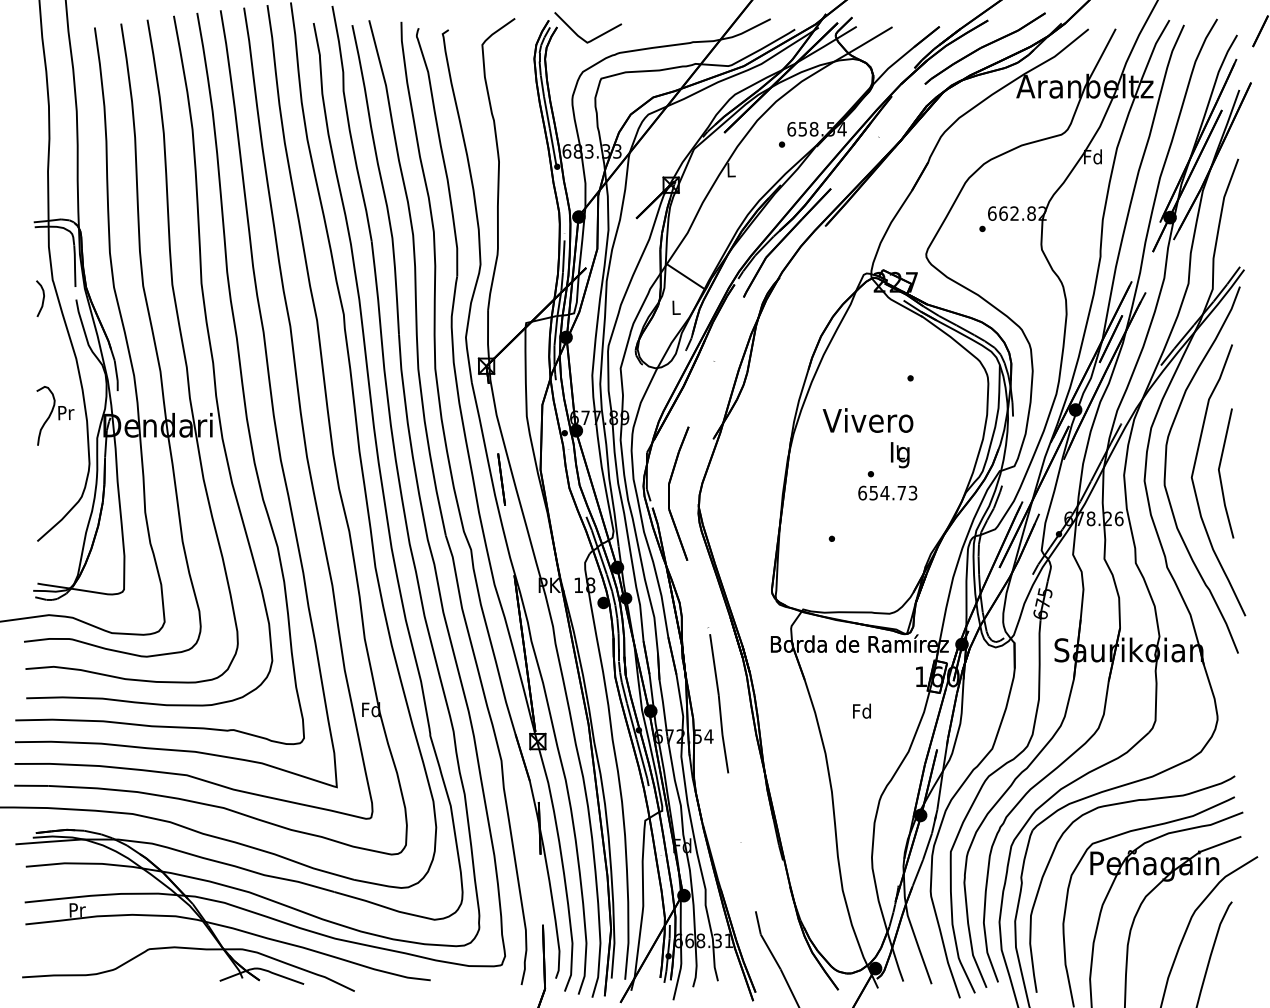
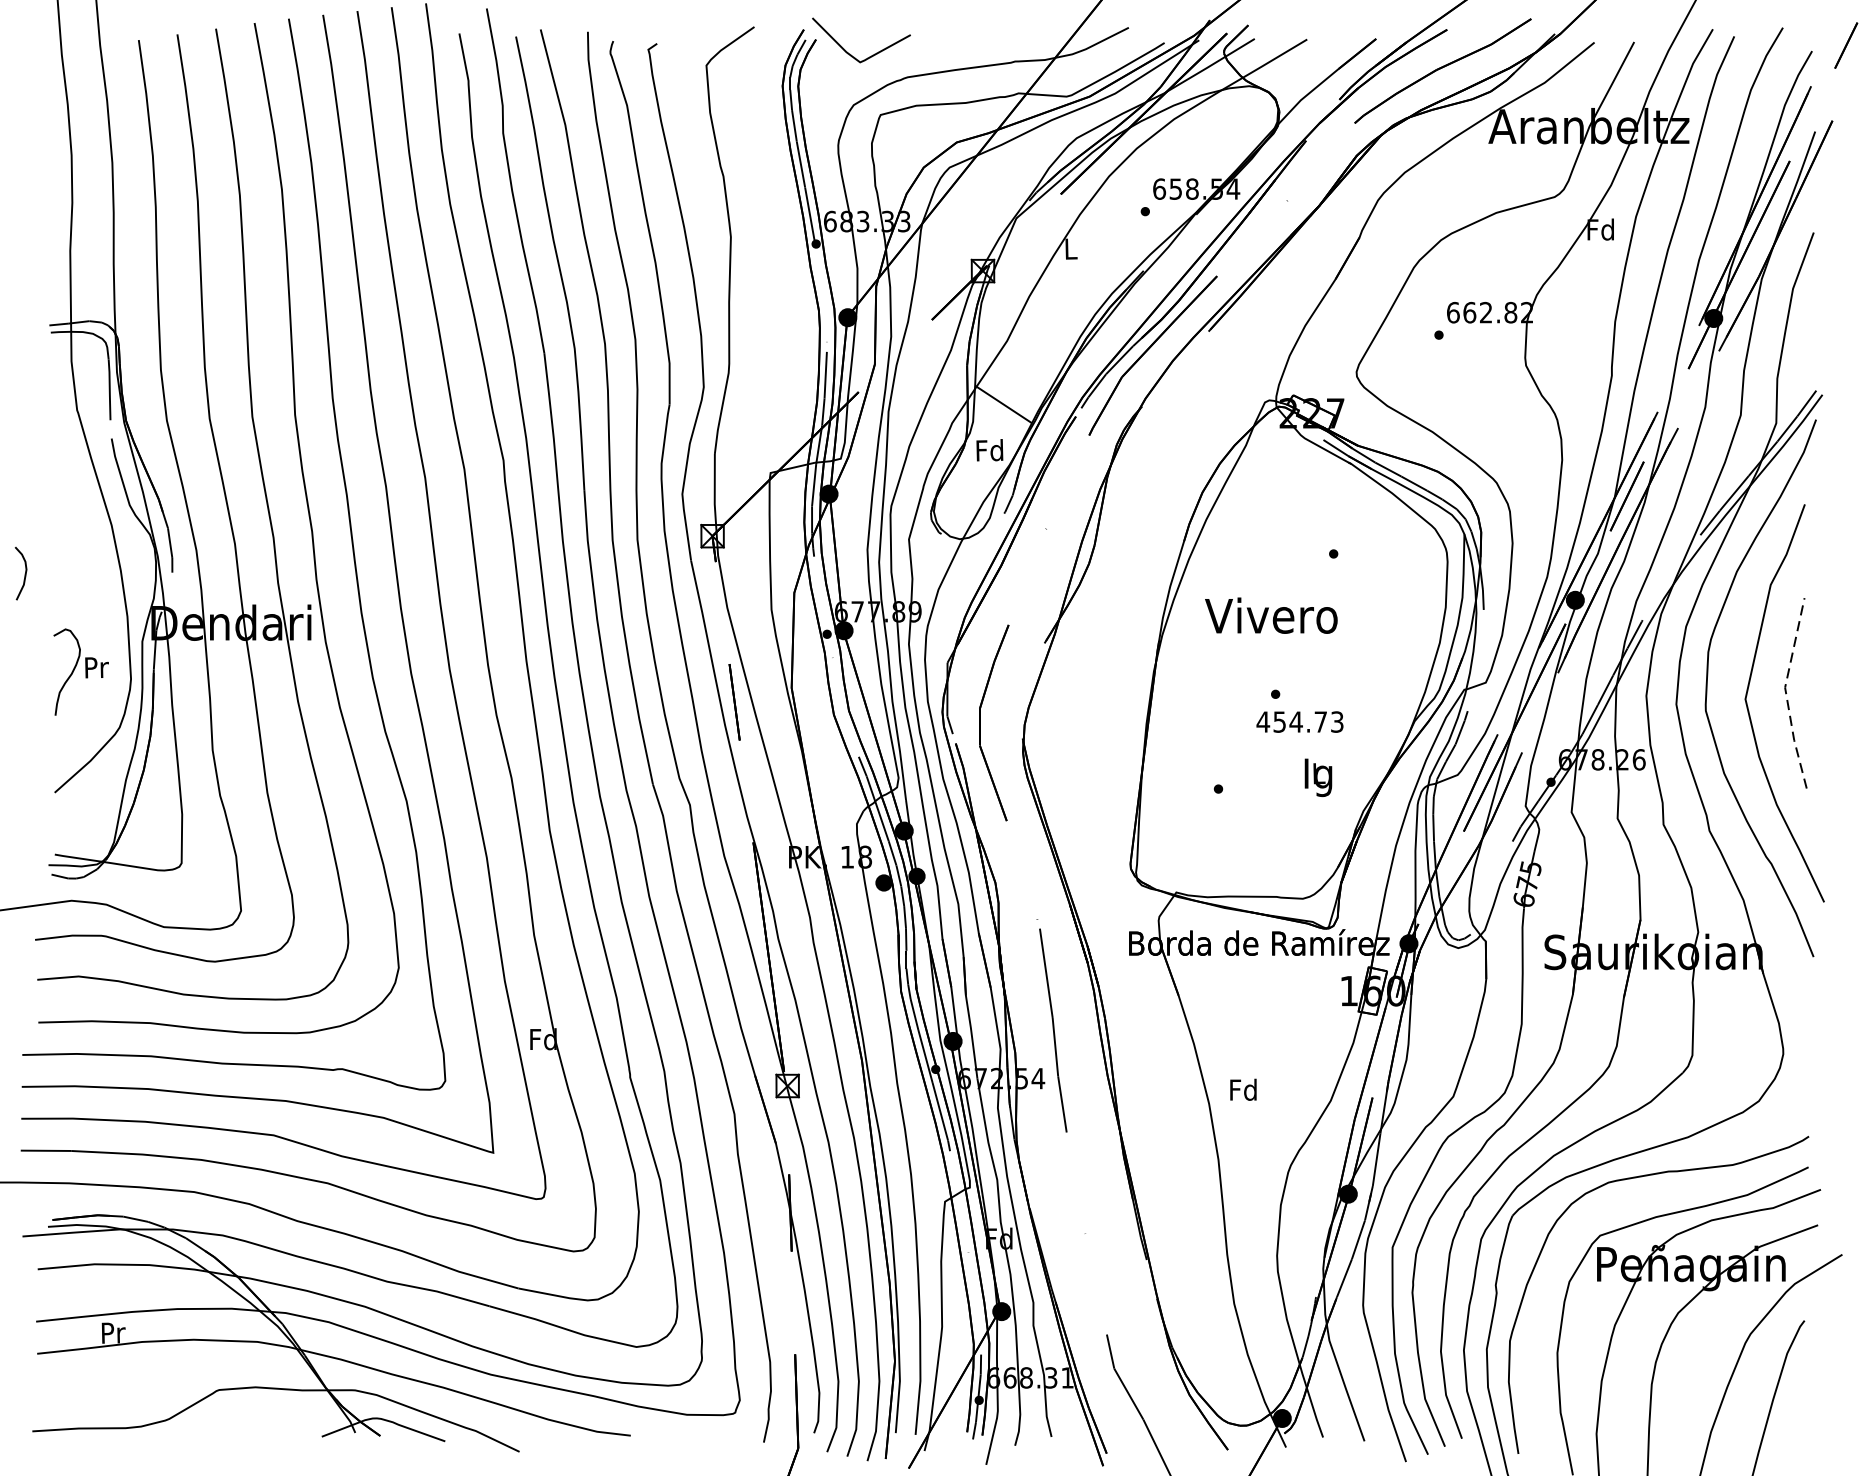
curve: (42, 298) -> (24, 573), moved
text: (675, 307) -> (989, 450), L -> Fd
part: (55, 415) -> (81, 671), moved
text: (900, 455) -> (1318, 778), moved
line: (1219, 473) -> (1786, 693), solid -> dashed
text: (862, 492) -> (1263, 721), 654.73 -> 454.73
text: (861, 710) -> (1242, 1088), moved

